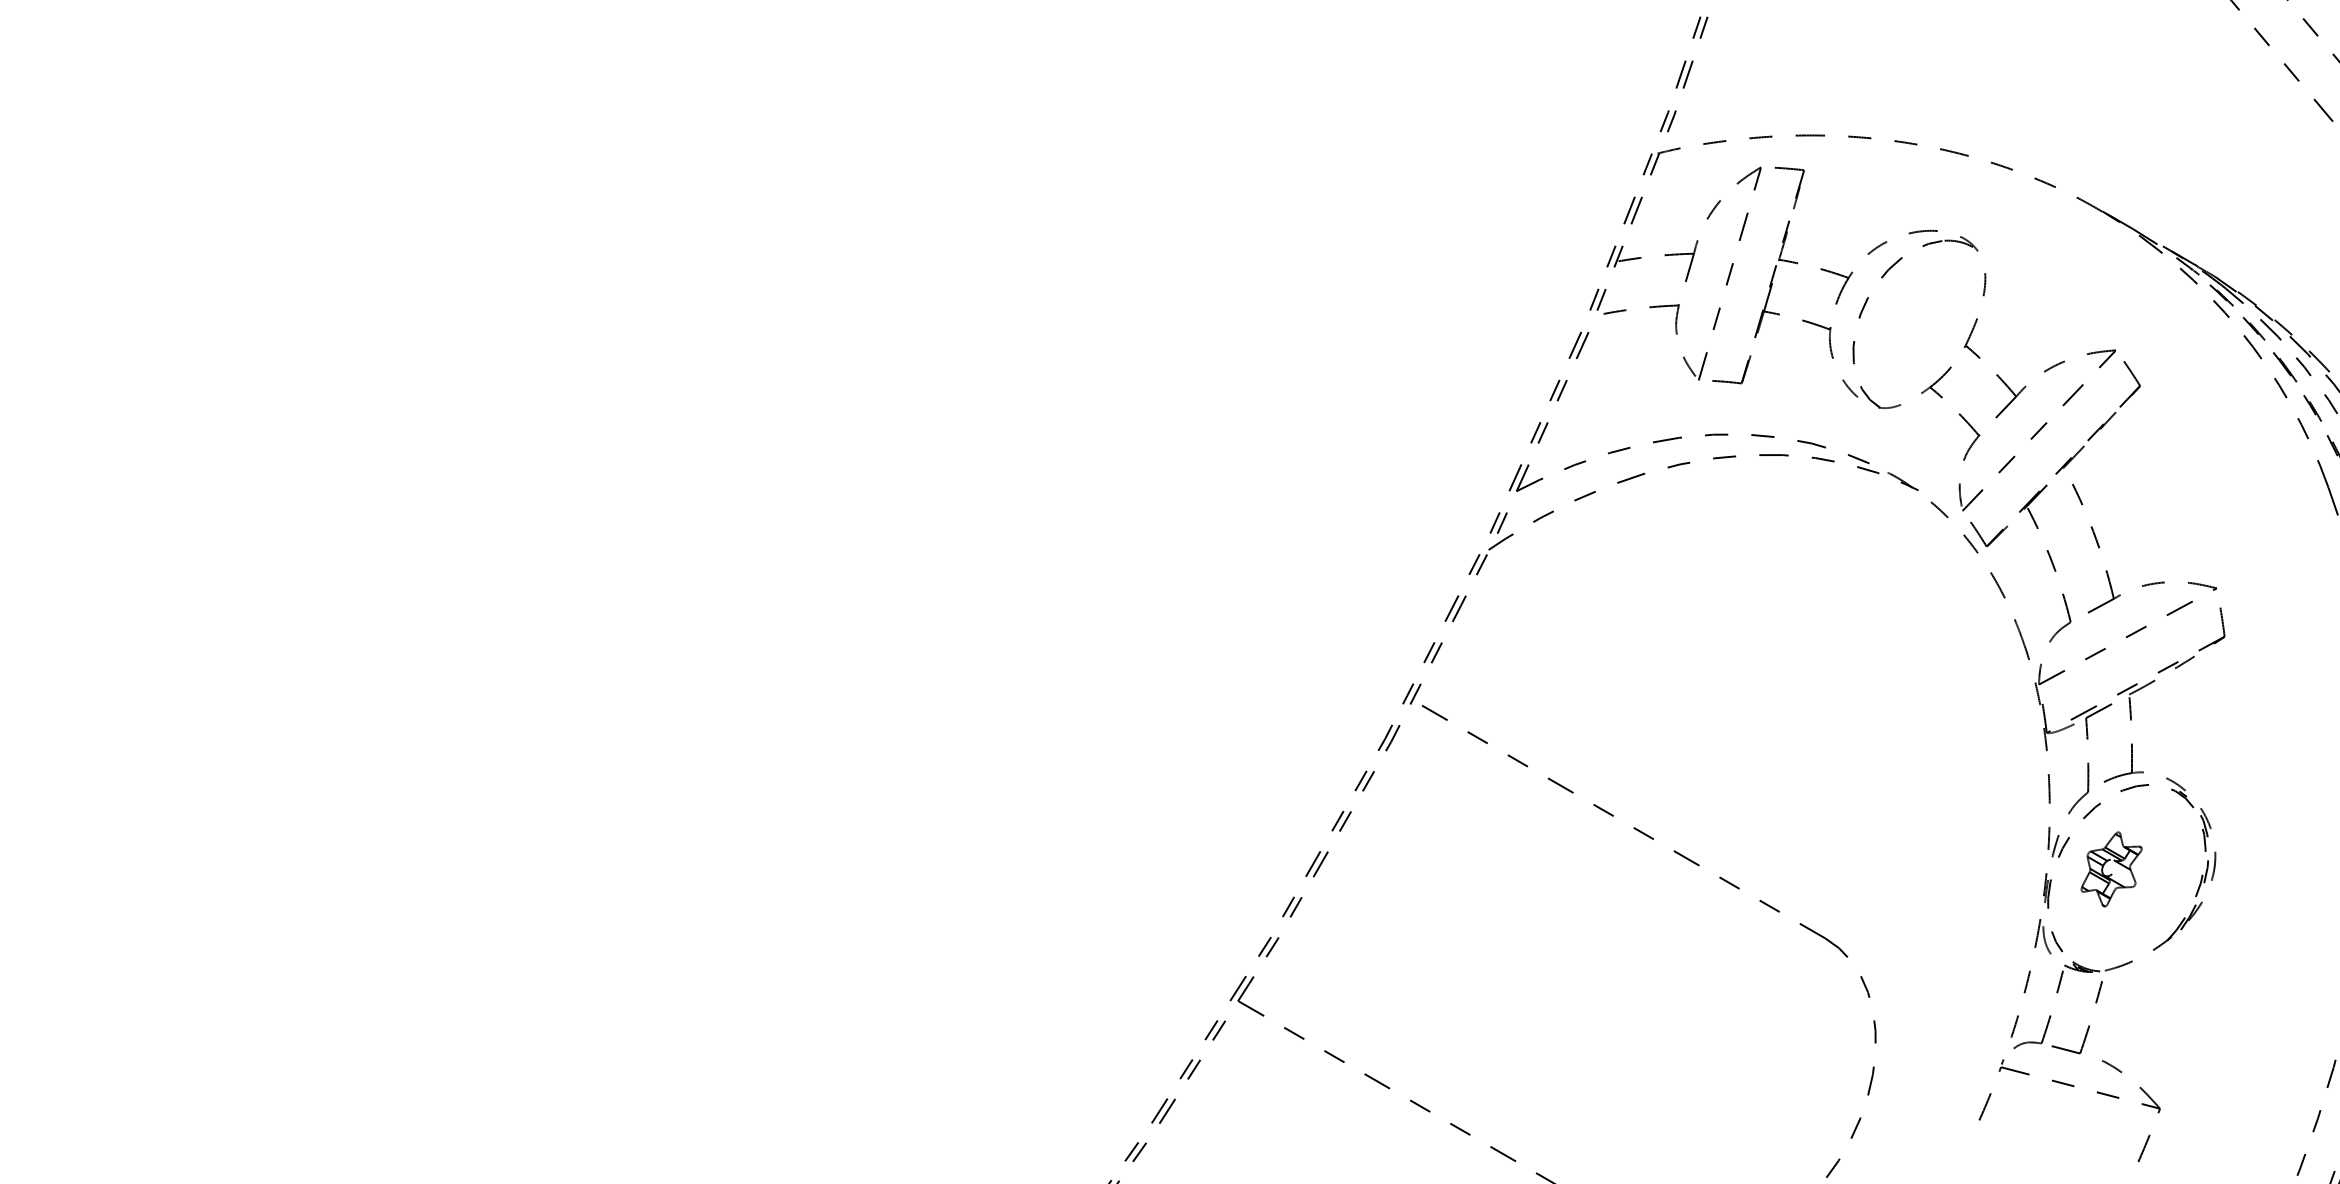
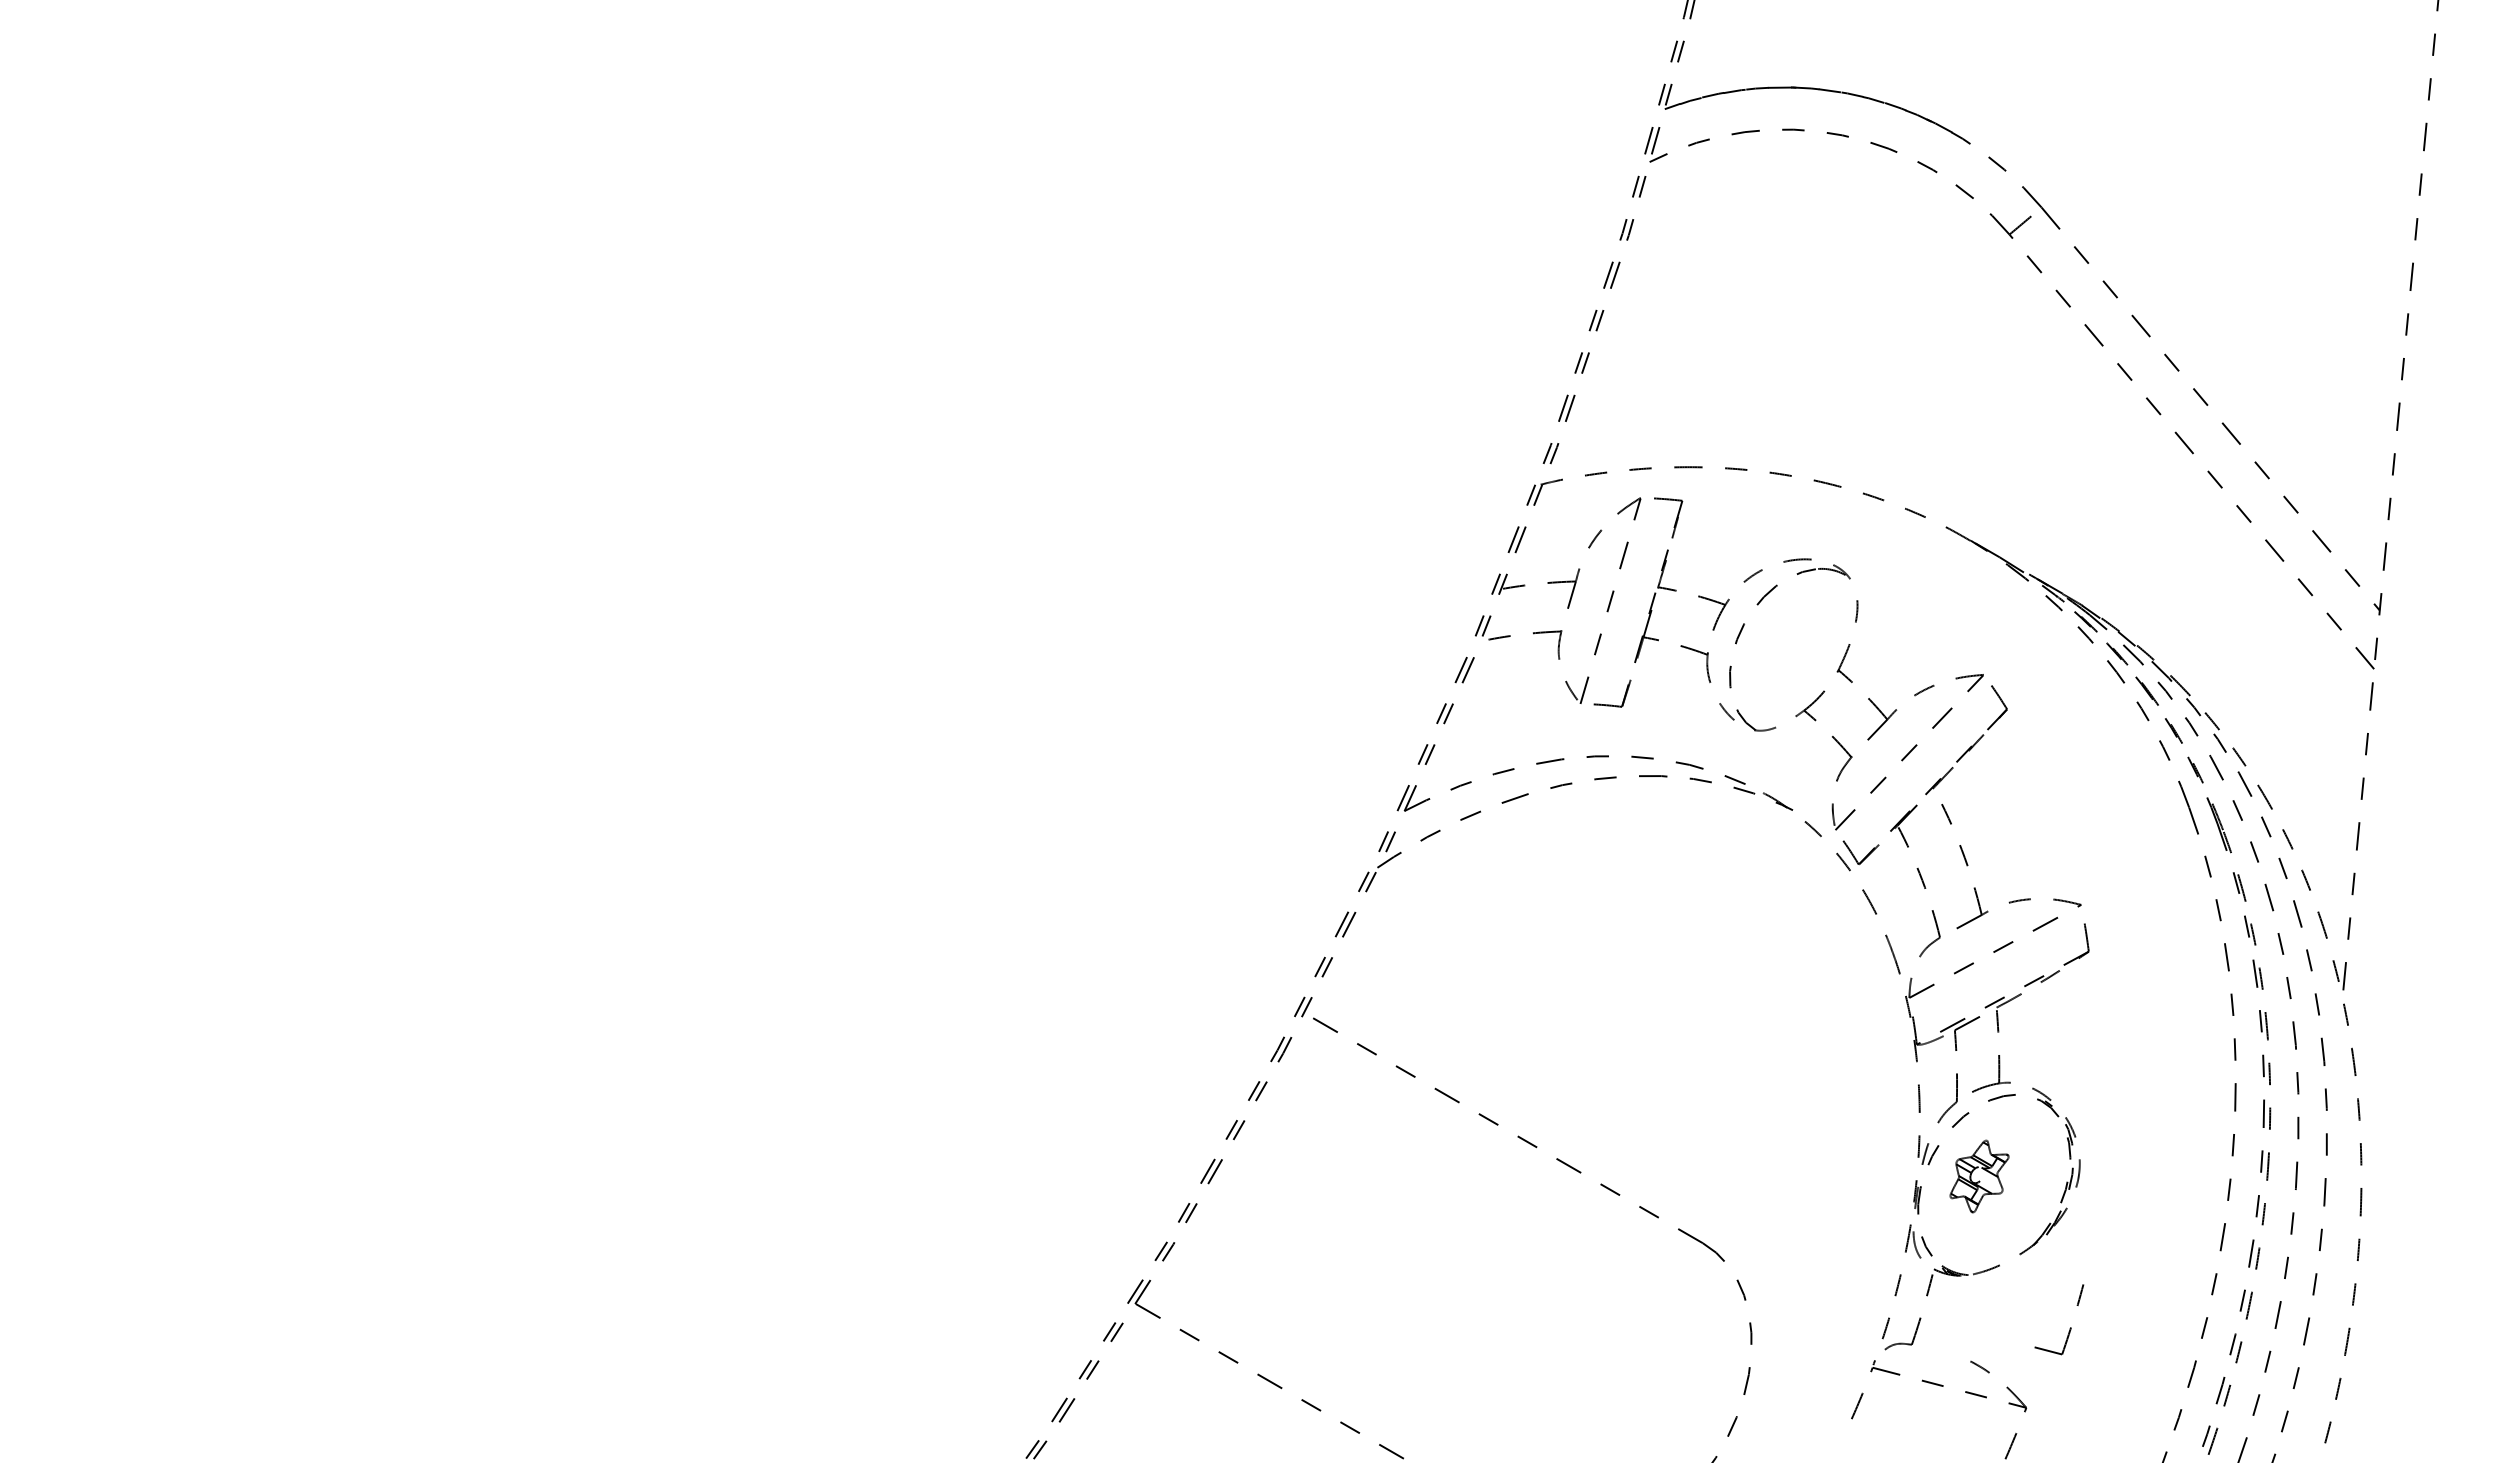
part: (2087, 1026) -> (2069, 1328), moved

